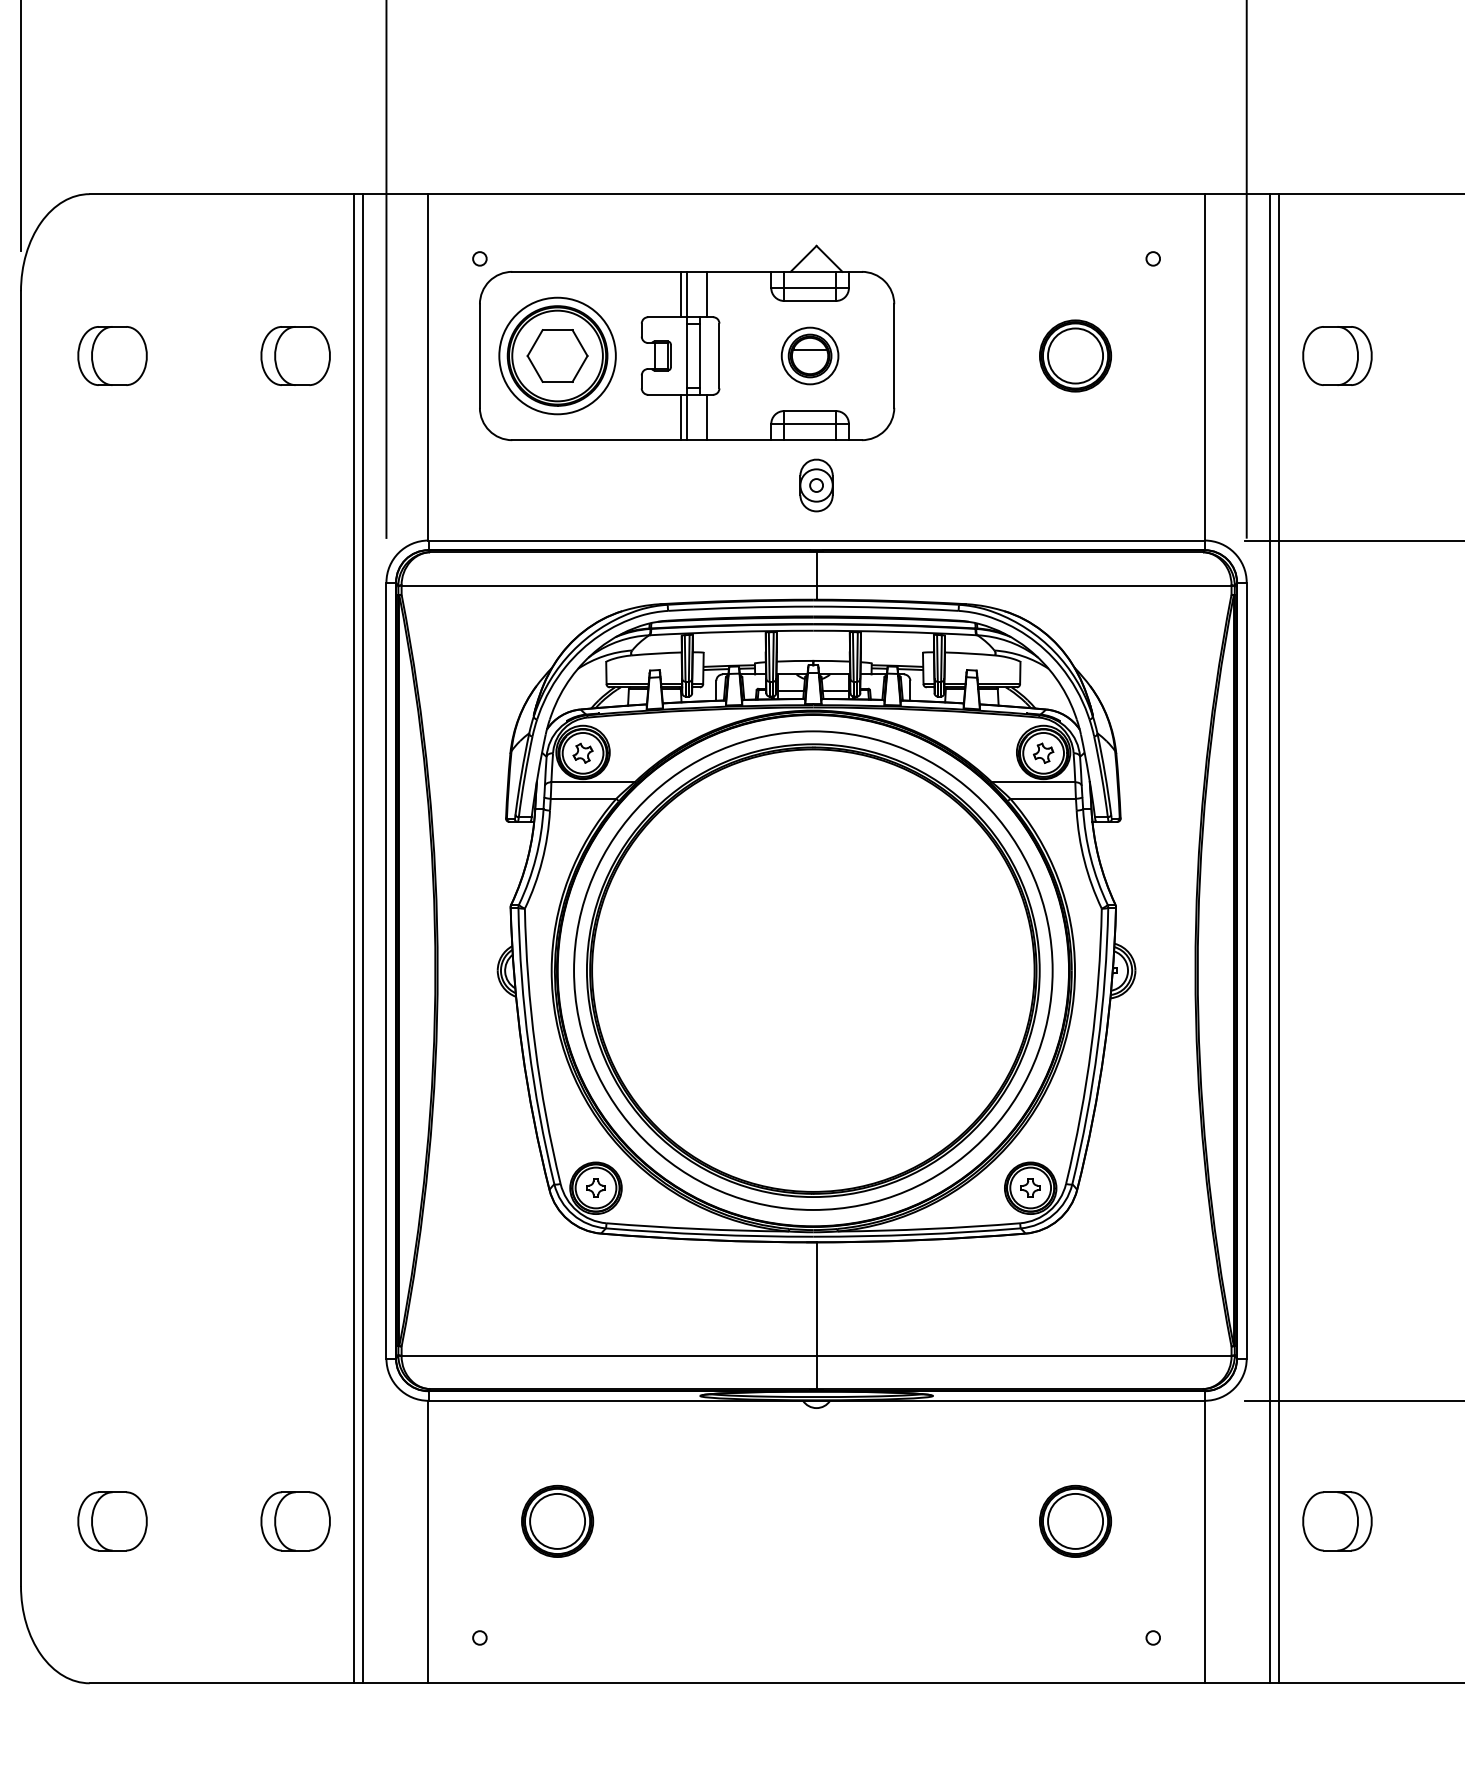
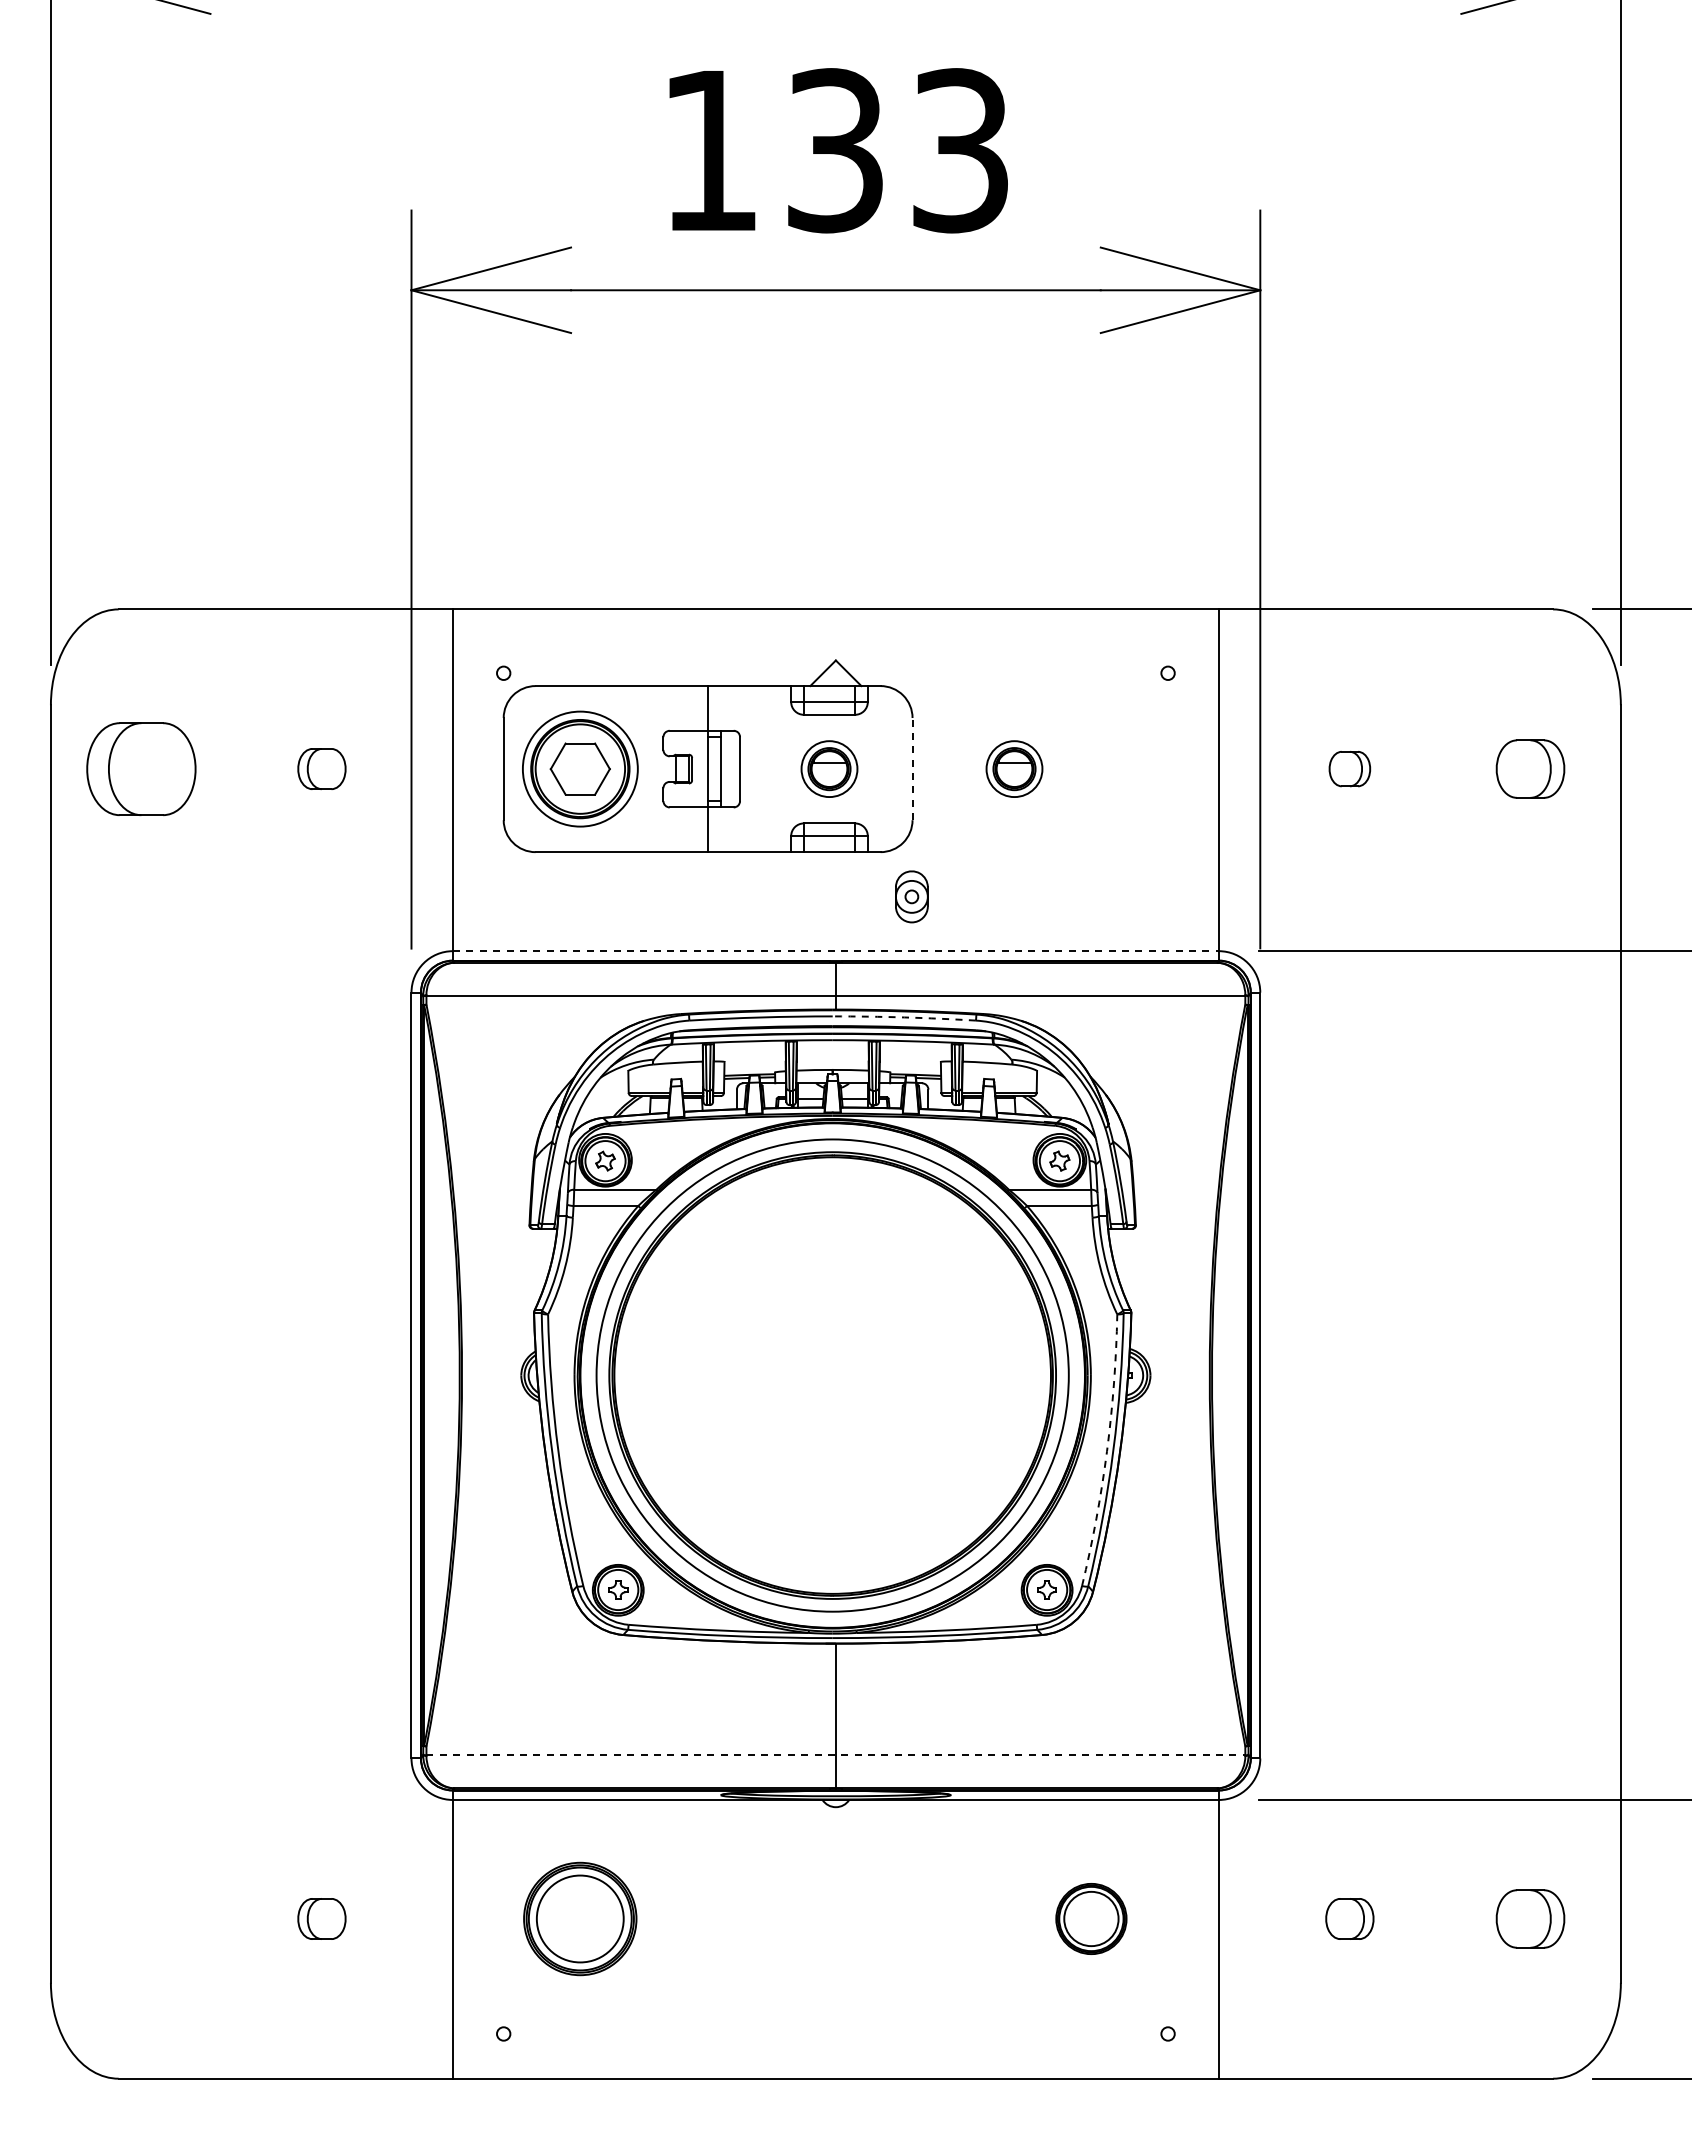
line: (680, 294) -> (701, 708), removed
line: (706, 294) -> (727, 708), removed
part: (111, 355) -> (140, 768), size x1.6
part: (295, 355) -> (321, 768), size x0.7
line: (894, 355) -> (912, 768), solid -> dashed
part: (997, 355) -> (1014, 768), added
part: (1337, 355) -> (1349, 768), size x0.6
part: (1075, 356) -> (1091, 769), removed
line: (680, 417) -> (701, 829), removed
line: (706, 417) -> (727, 829), removed
part: (816, 485) -> (911, 896), moved
line: (816, 540) -> (835, 951), solid -> dashed
arc: (886, 607) -> (904, 1017), solid -> dashed
line: (354, 938) -> (379, 1343), removed
line: (363, 938) -> (388, 1343), removed
line: (1270, 938) -> (1283, 1343), removed
line: (1279, 938) -> (1292, 1343), removed
arc: (1091, 1047) -> (1107, 1451), solid -> dashed
line: (817, 1355) -> (836, 1755), solid -> dashed
part: (111, 1520) -> (140, 1918), removed
part: (295, 1520) -> (321, 1918), size x0.7
part: (557, 1520) -> (580, 1918), size x1.6
part: (1337, 1520) -> (1349, 1918), size x0.7

